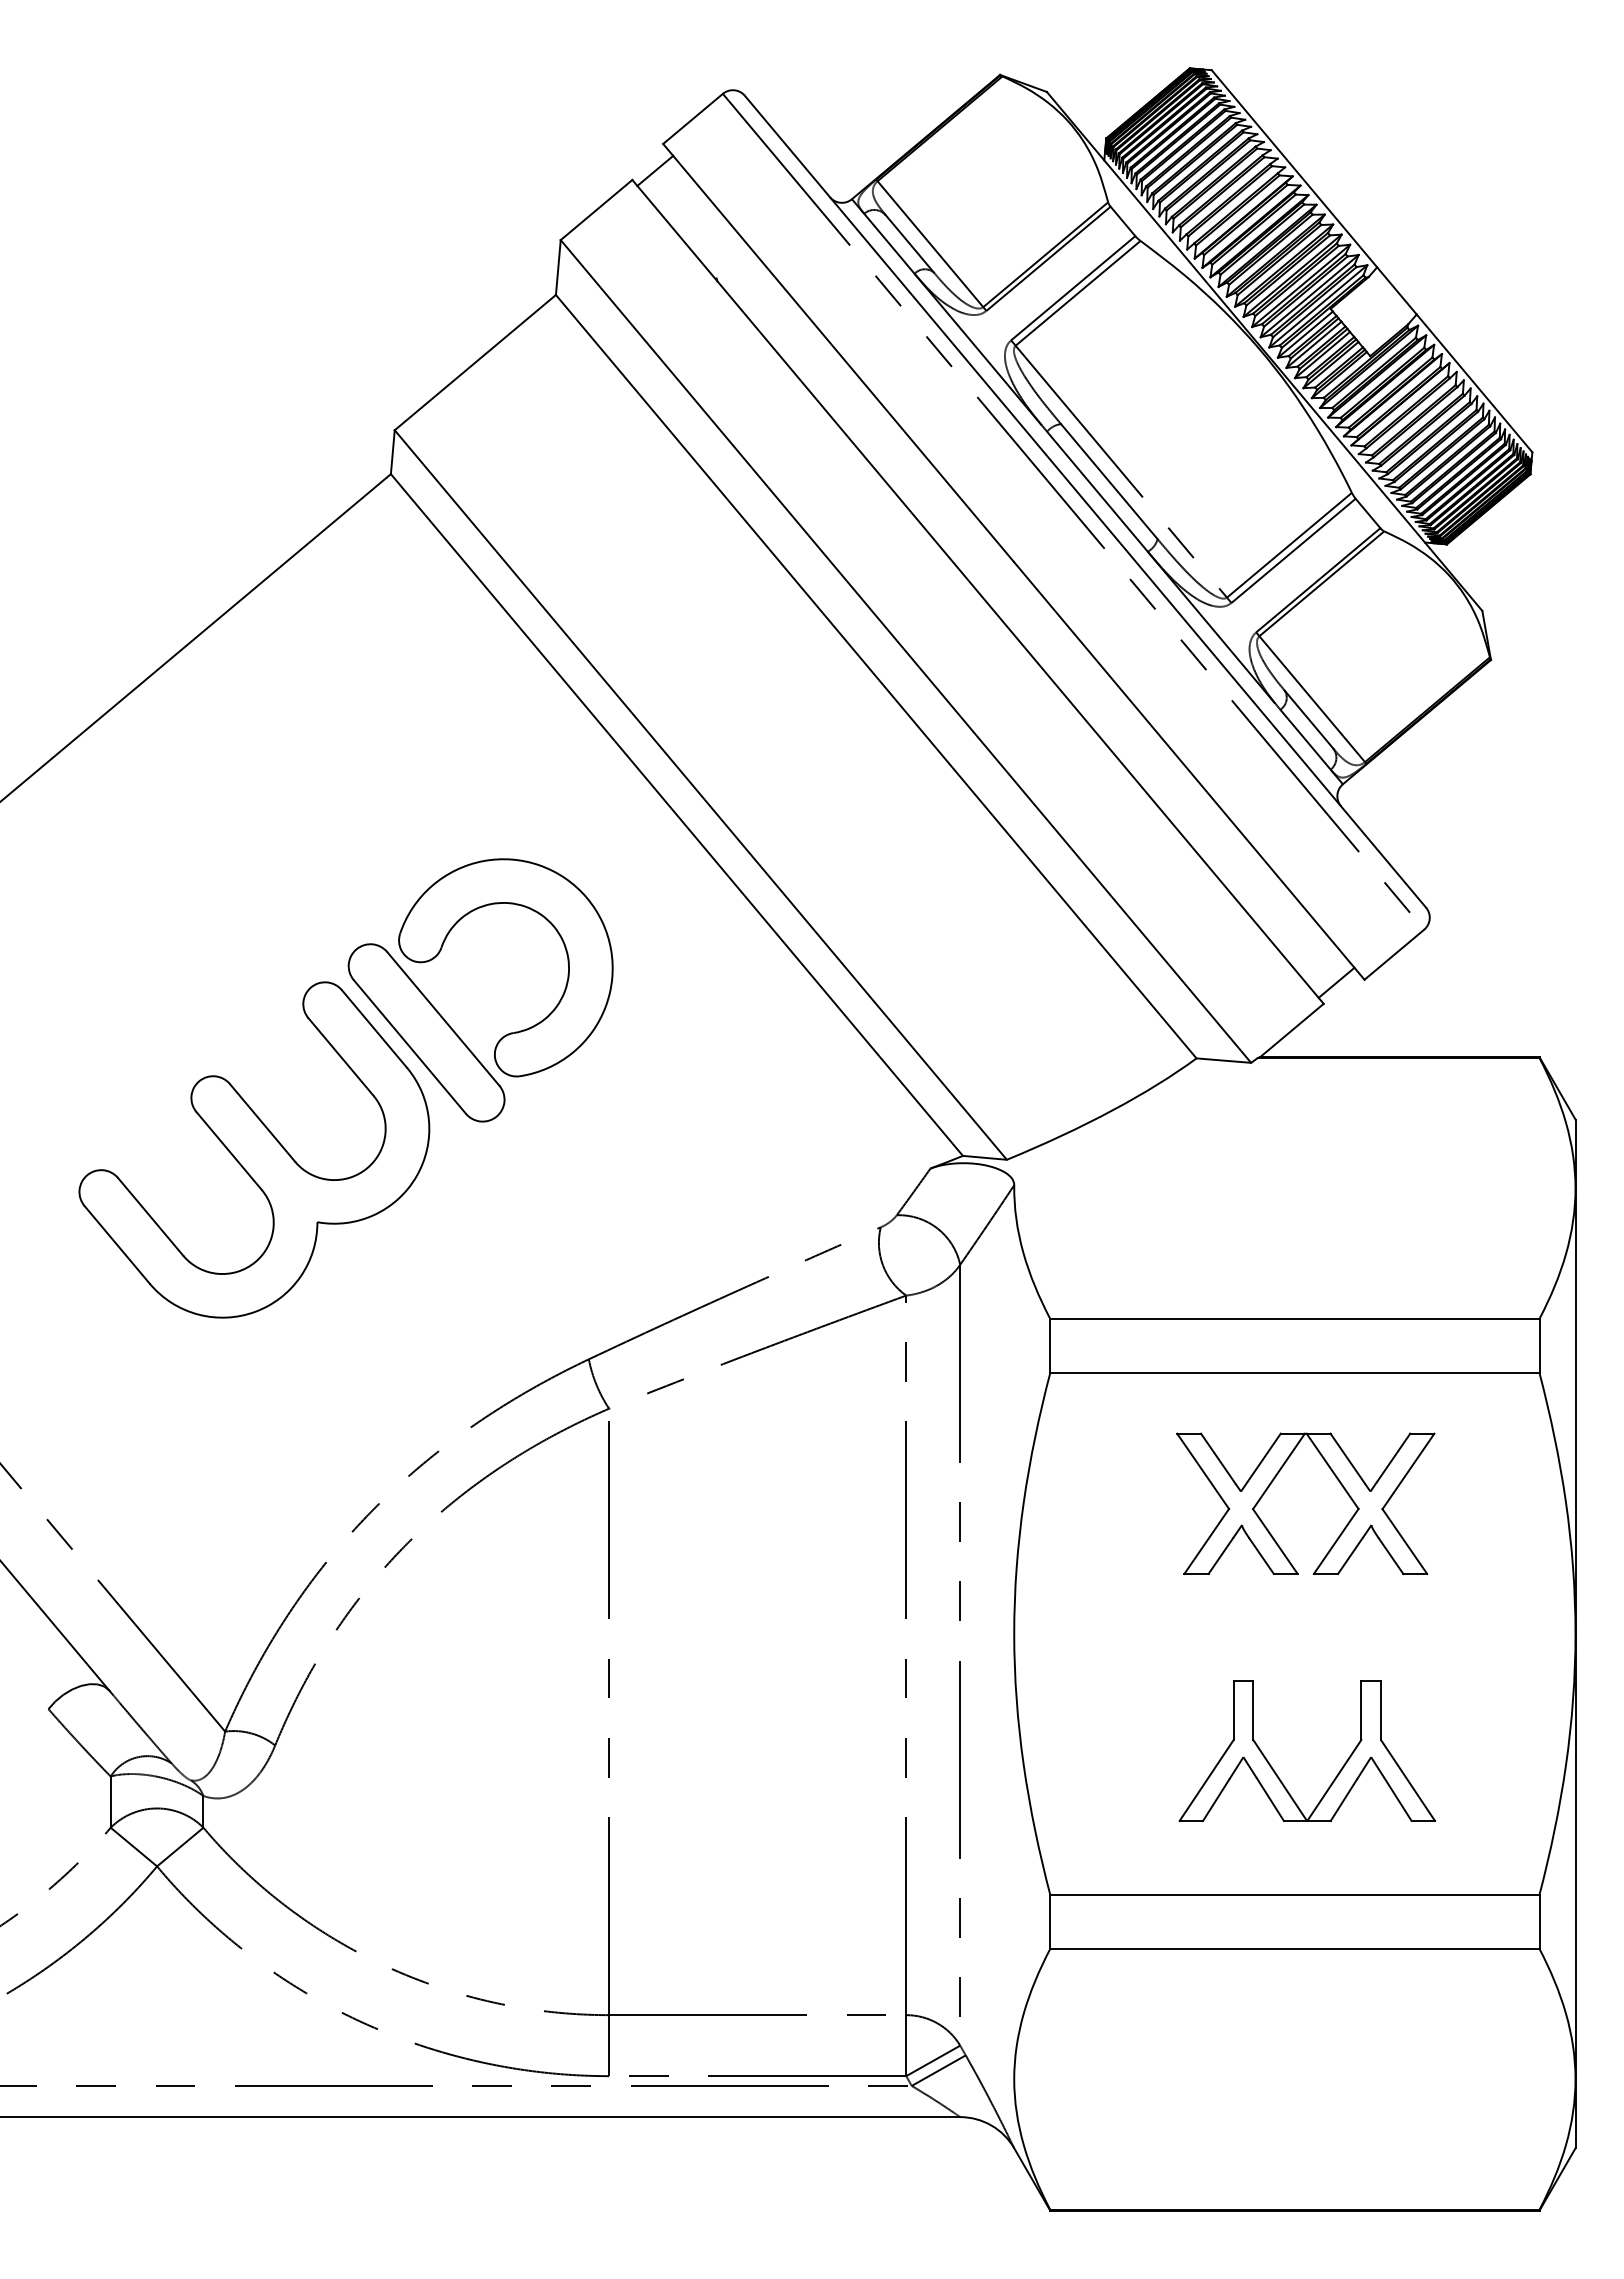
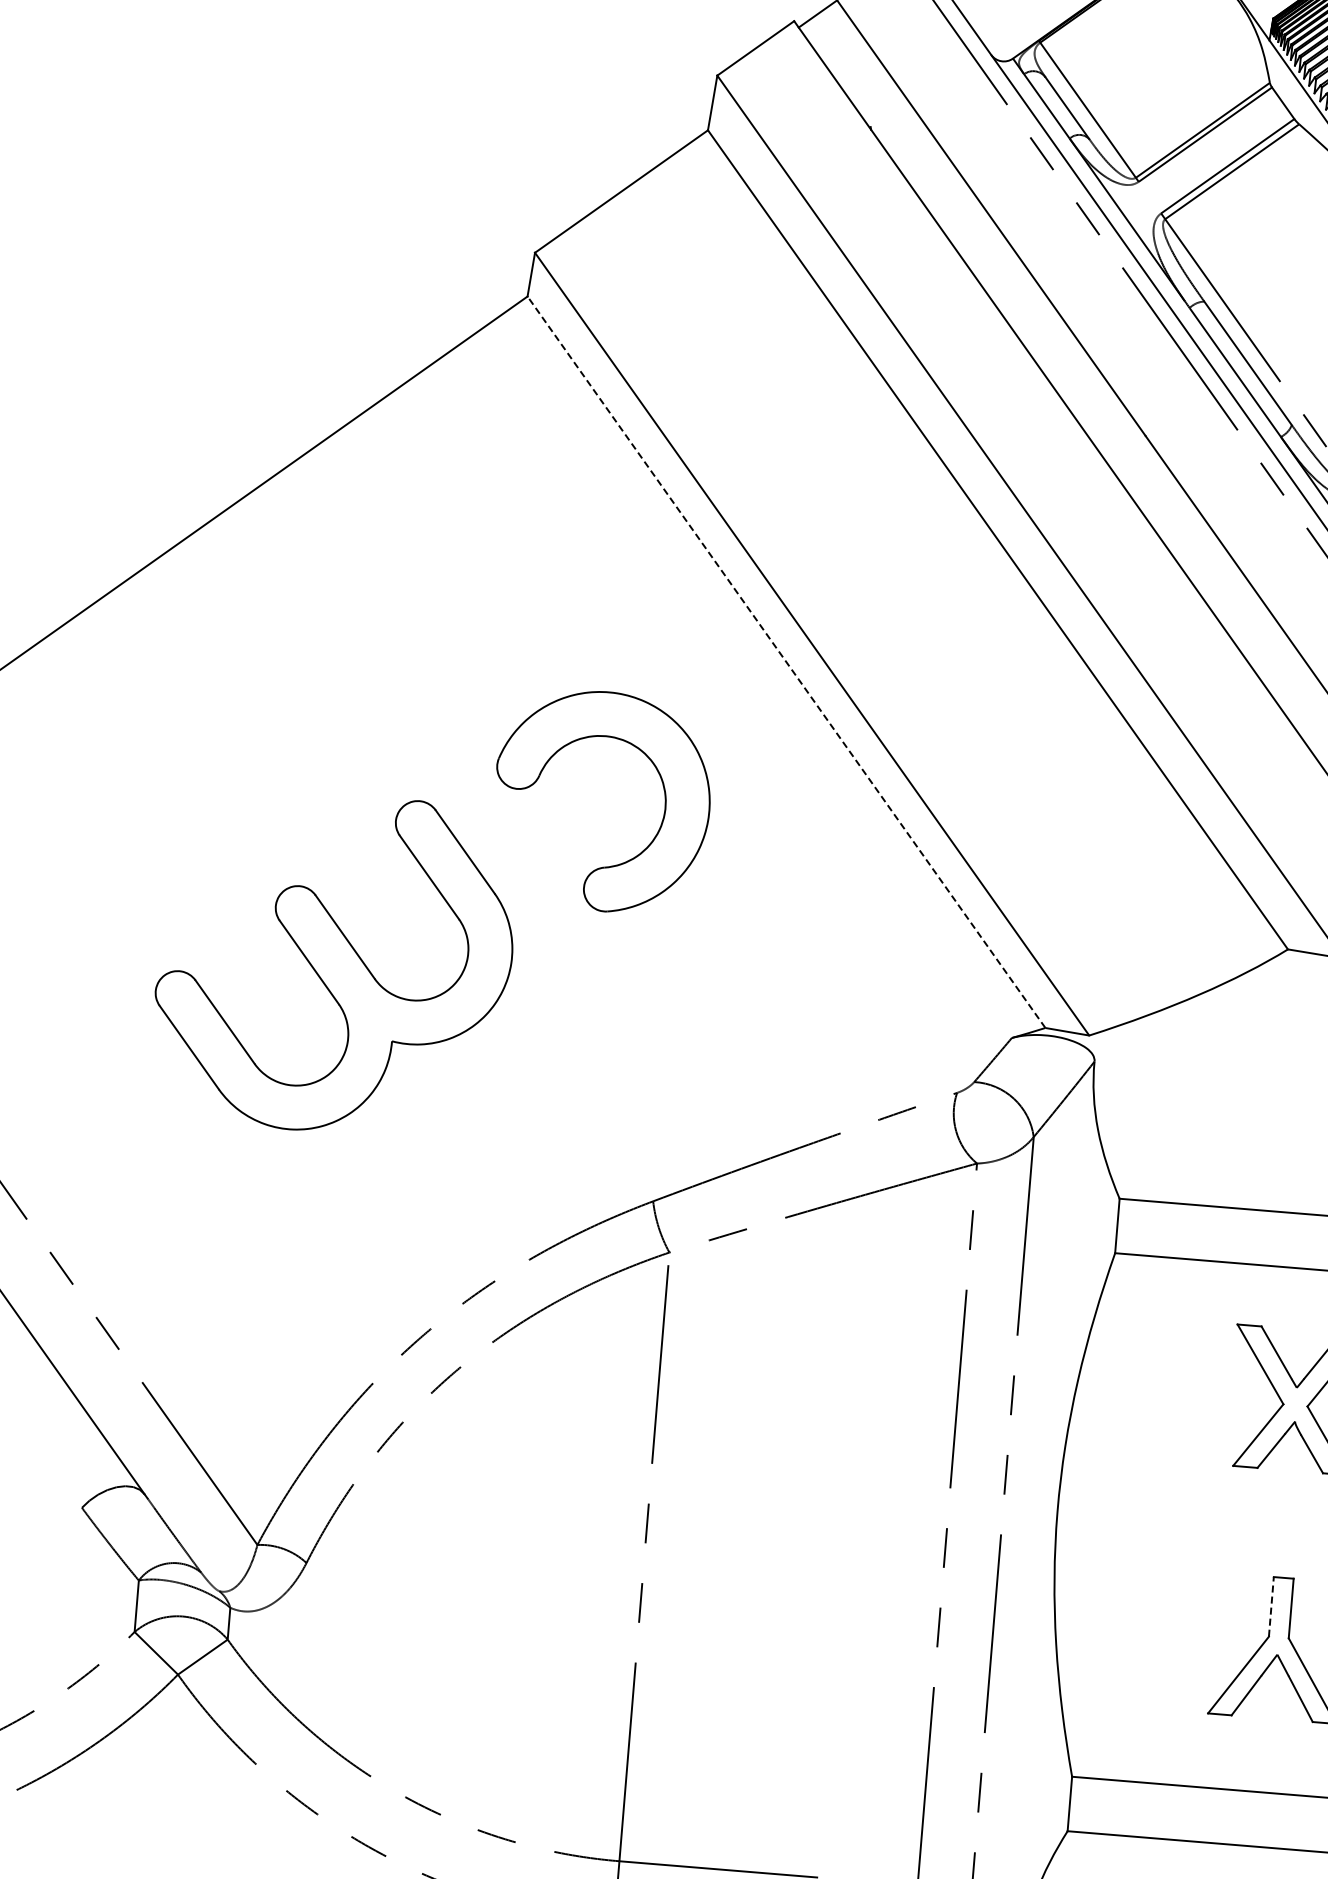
line: (676, 815) -> (786, 662), solid -> dashed
part: (426, 1032) -> (517, 859), removed
line: (1233, 1710) -> (1271, 1606), solid -> dashed

